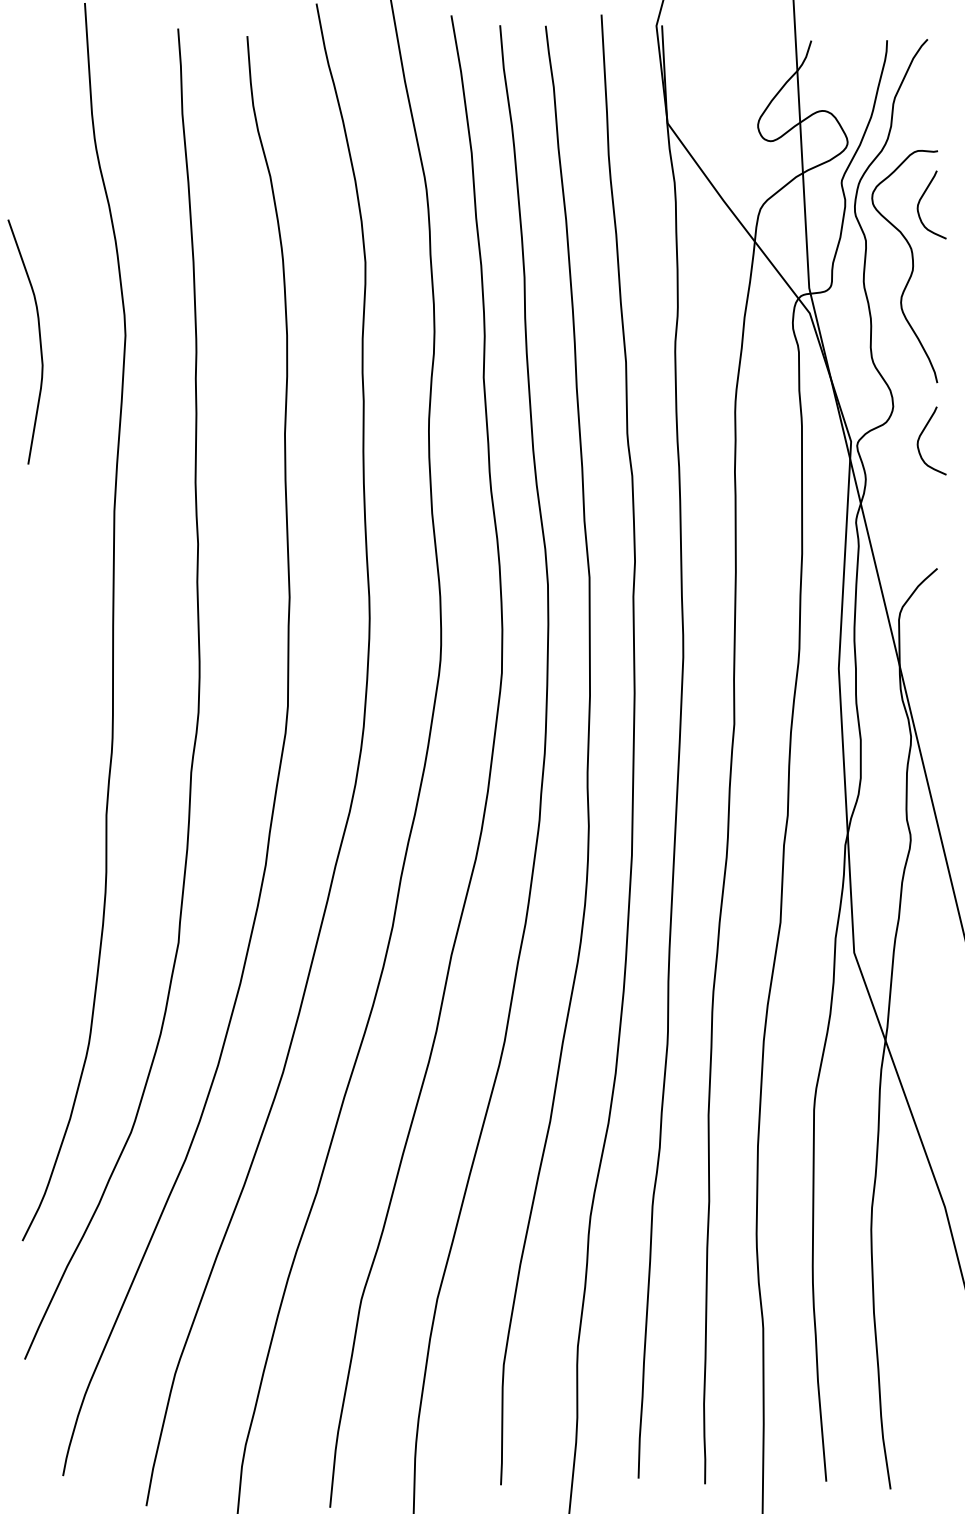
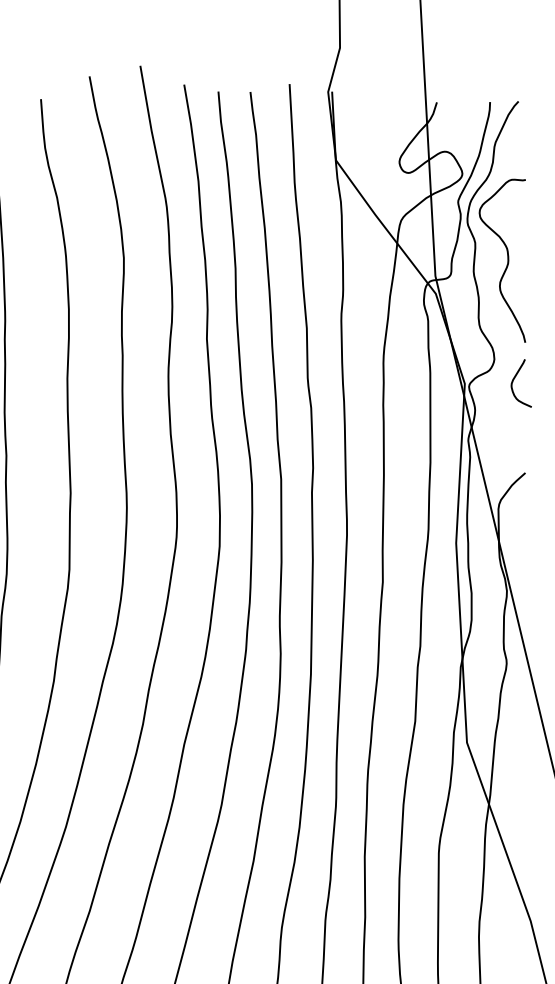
curve: (921, 199) -> (514, 213), removed

